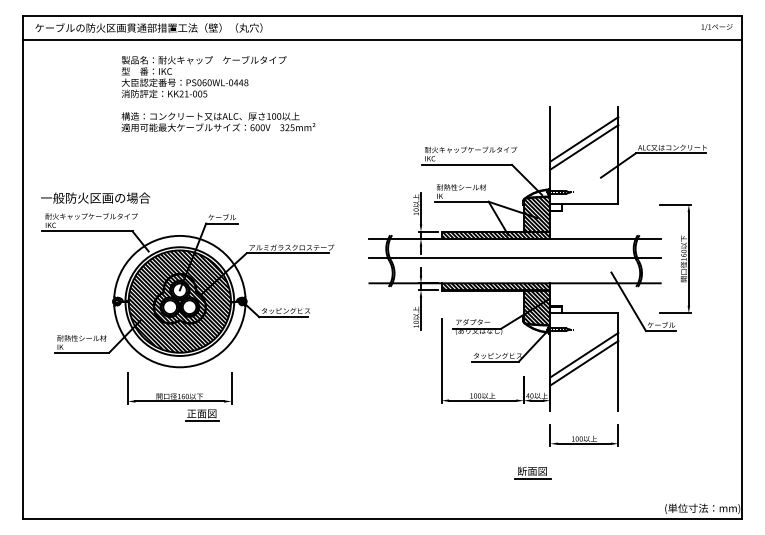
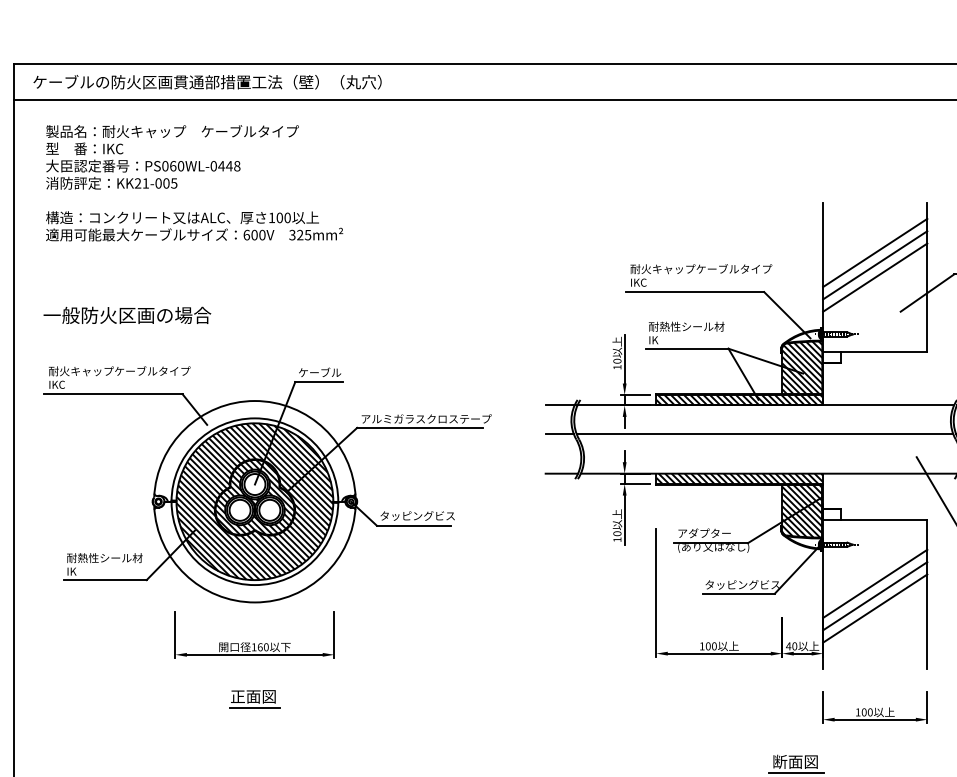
text: (218, 93) -> (194, 182), moved
line: (584, 155) -> (875, 277), added
text: (95, 197) -> (127, 314), moved
line: (584, 371) -> (875, 608), added
part: (202, 415) -> (254, 699), moved

